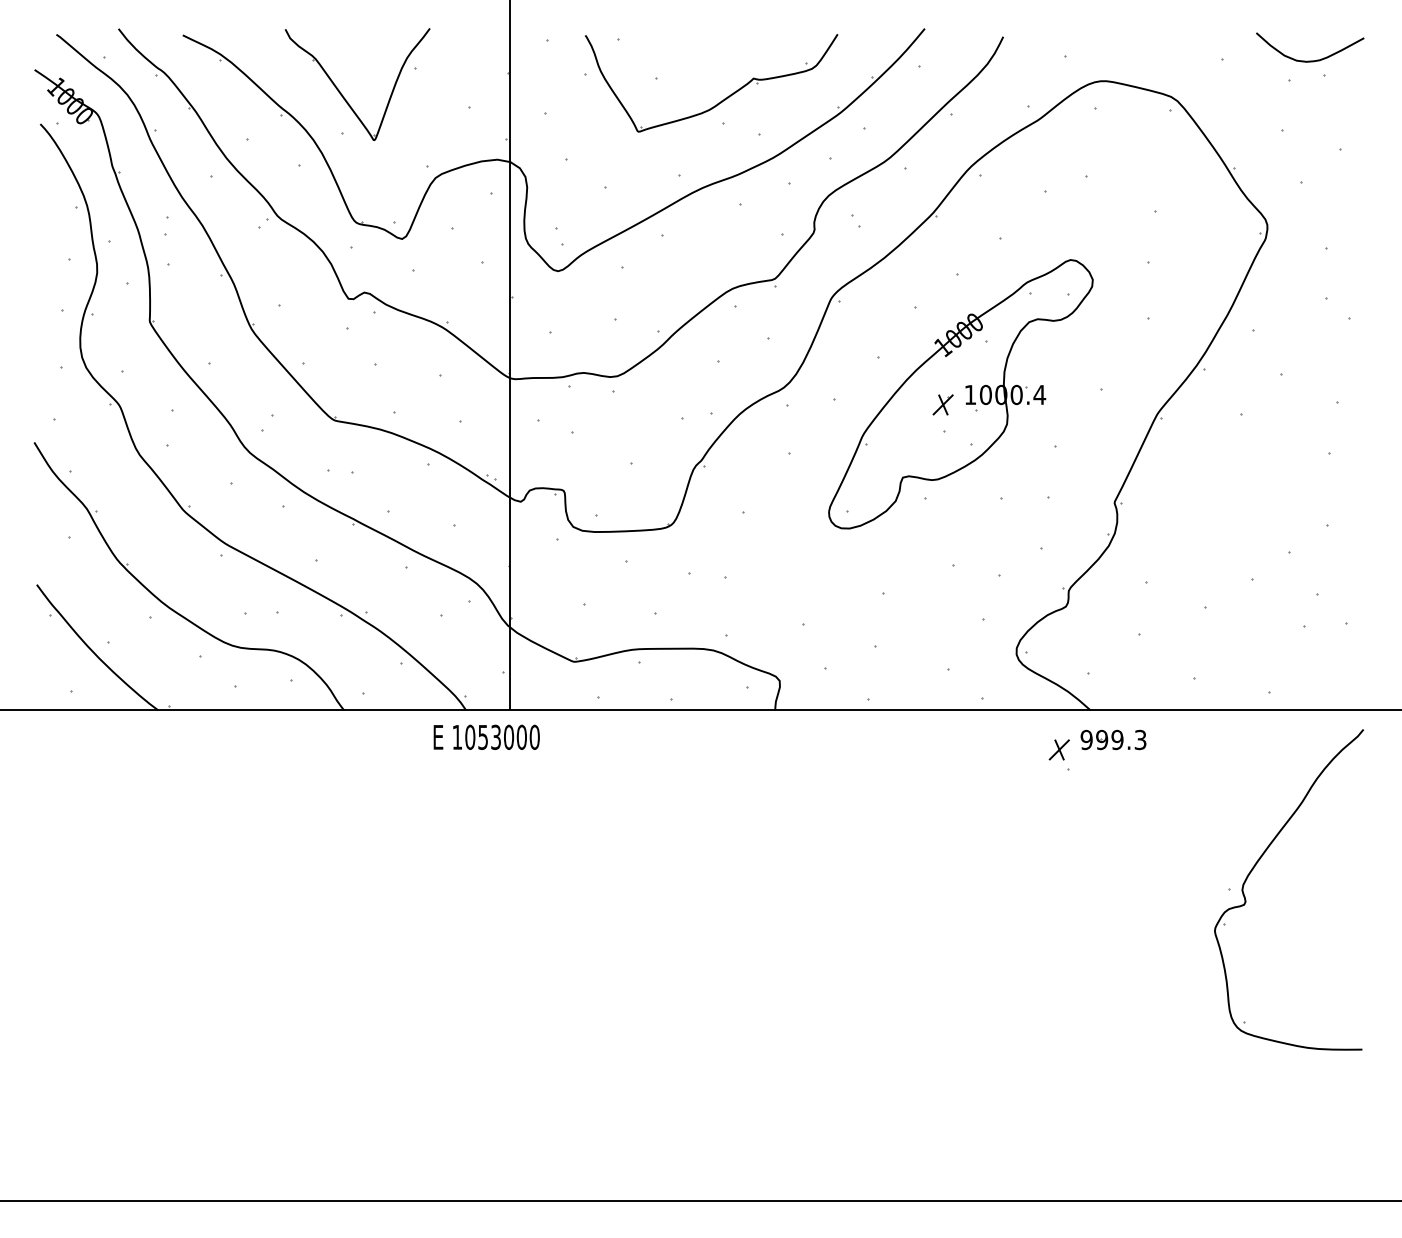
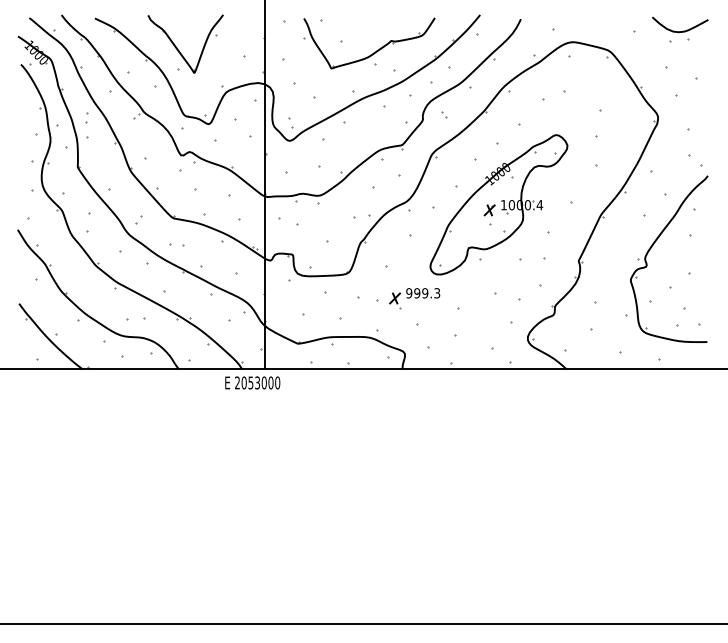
text: (457, 736) -> (237, 382), 1053000 -> 2053000
part: (1096, 749) -> (414, 298), moved
part: (1256, 867) -> (652, 247), moved

